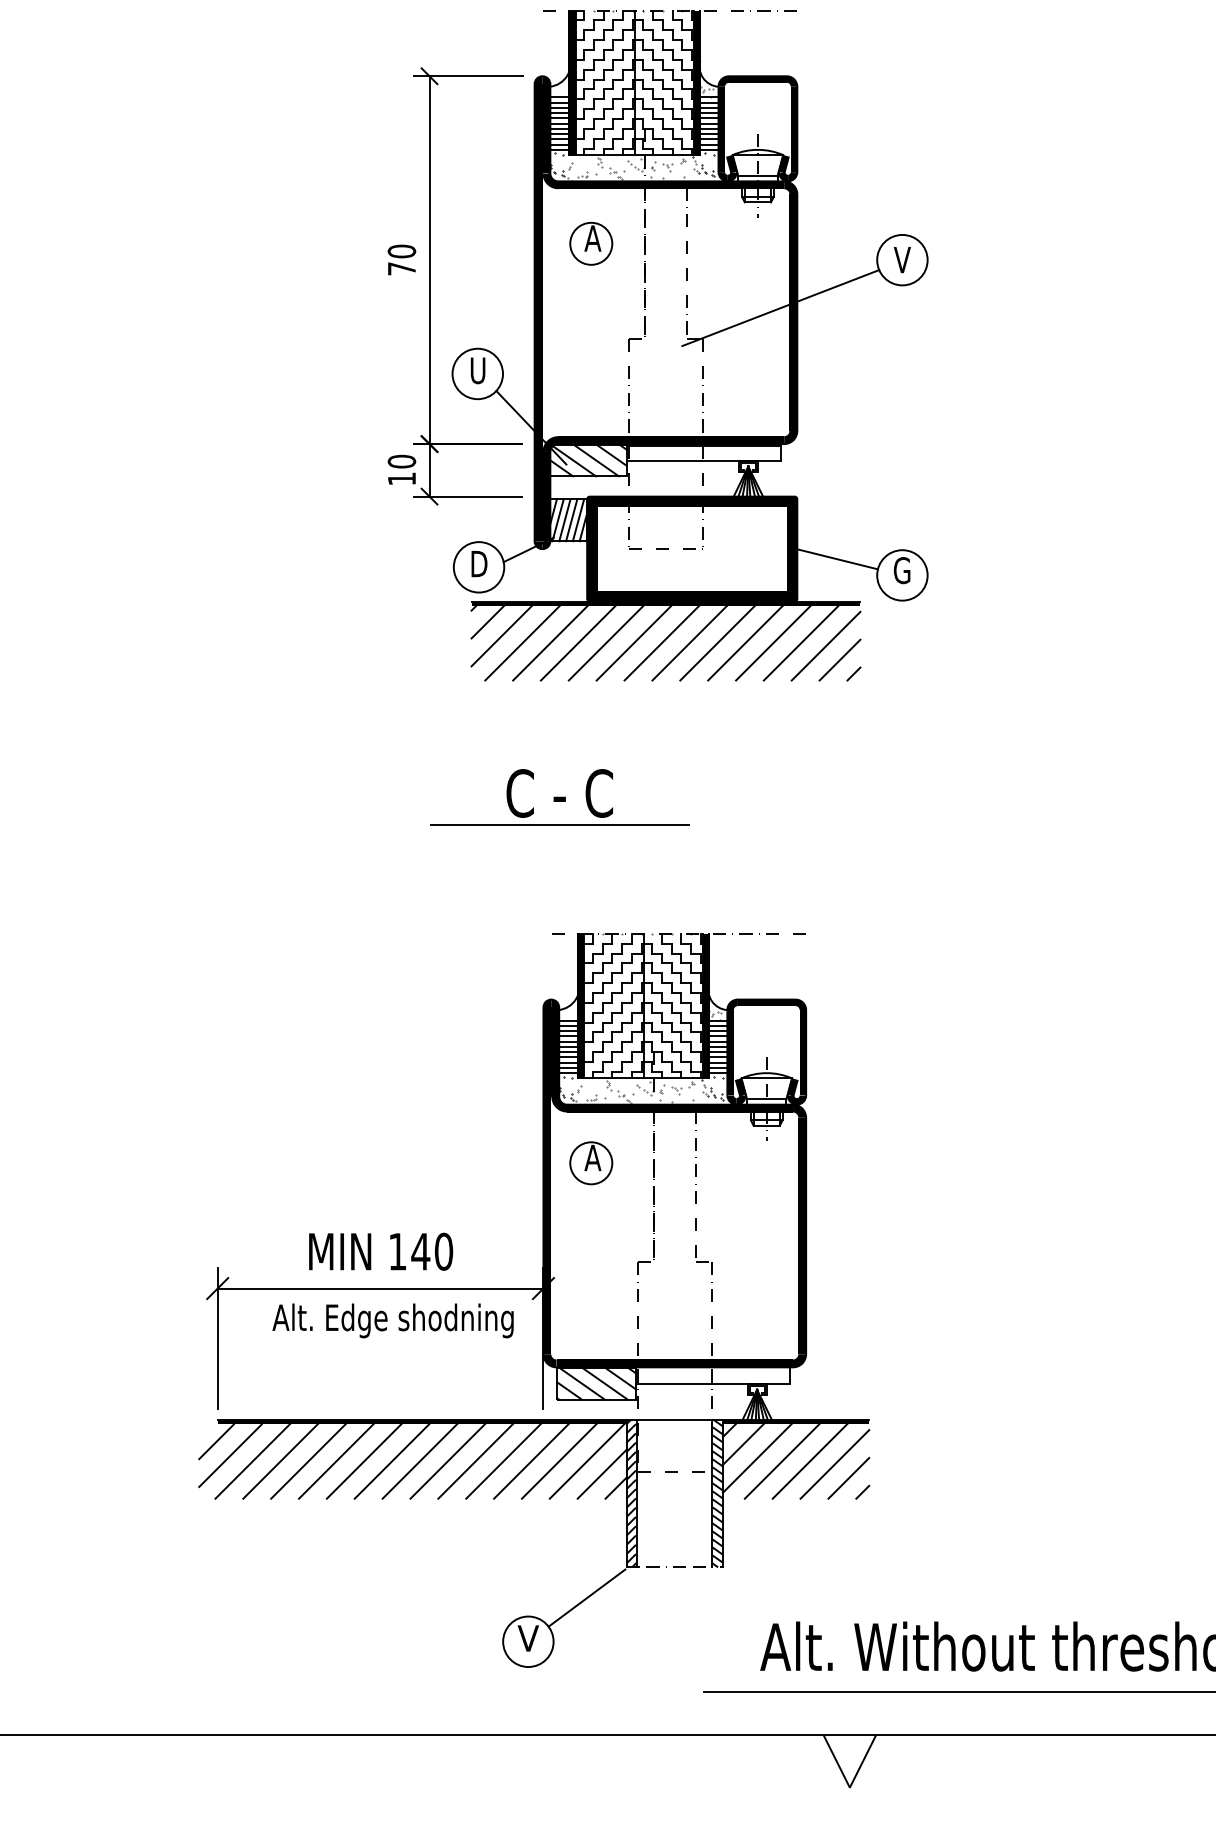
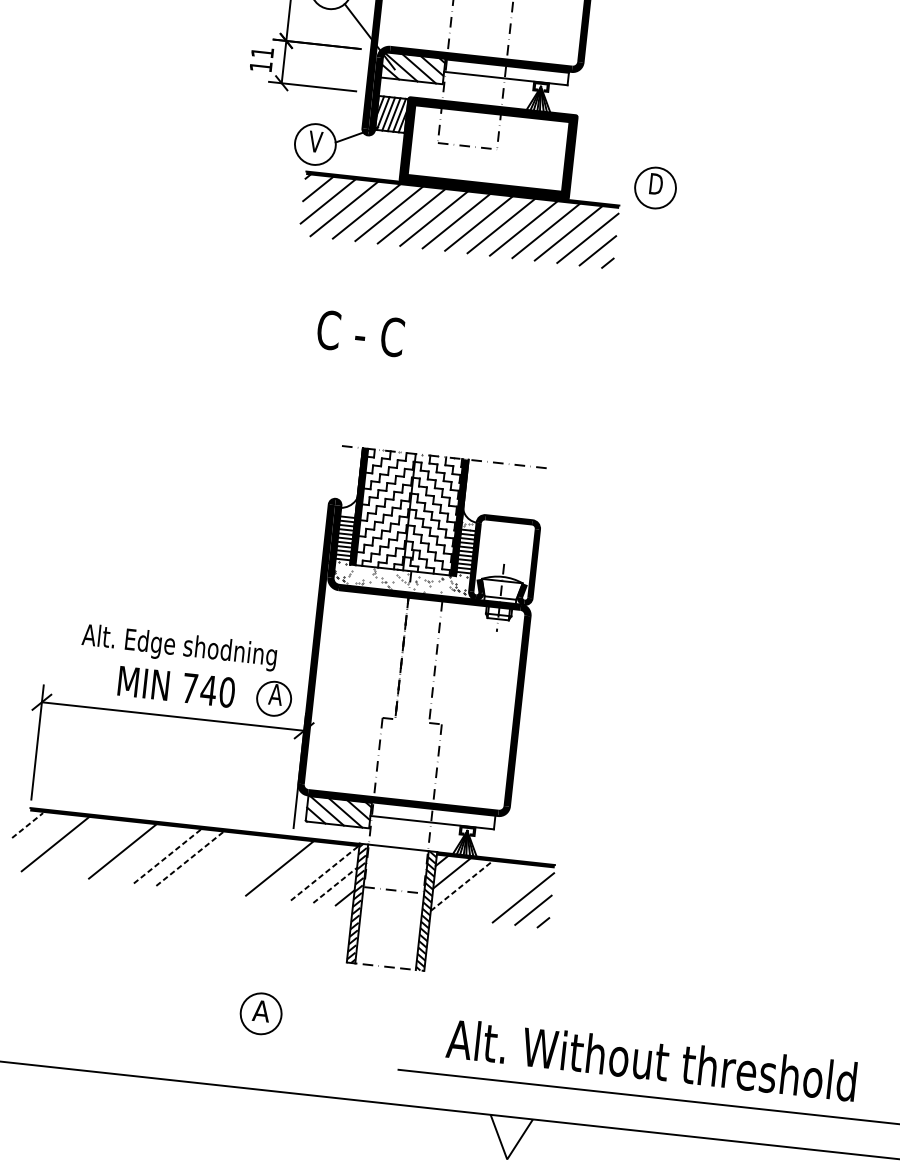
text: (401, 461) -> (262, 52), 10 -> 11
line: (835, 558) -> (603, 168), removed
text: (478, 564) -> (315, 142), D -> V
text: (901, 570) -> (655, 184), G -> D
line: (559, 825) -> (357, 359), removed
part: (591, 1163) -> (274, 698), moved
text: (397, 1251) -> (189, 688), 140 -> 740
text: (392, 1320) -> (178, 647), moved
line: (216, 1441) -> (27, 825), solid -> dashed
line: (230, 1455) -> (37, 837), removed
line: (758, 1457) -> (462, 885), solid -> dashed
line: (281, 1460) -> (78, 846), removed
line: (309, 1460) -> (100, 848), removed
line: (364, 1460) -> (145, 853), removed
line: (393, 1460) -> (168, 856), solid -> dashed
line: (421, 1460) -> (190, 858), solid -> dashed
line: (448, 1460) -> (212, 860), removed
line: (476, 1460) -> (235, 863), removed
line: (504, 1460) -> (257, 865), removed
line: (559, 1460) -> (302, 870), removed
line: (588, 1460) -> (325, 873), solid -> dashed
line: (782, 1460) -> (481, 890), removed
line: (810, 1460) -> (504, 892), removed
line: (602, 1474) -> (335, 885), solid -> dashed
line: (586, 1597) -> (311, 983), removed
text: (527, 1638) -> (260, 1011), V -> A

